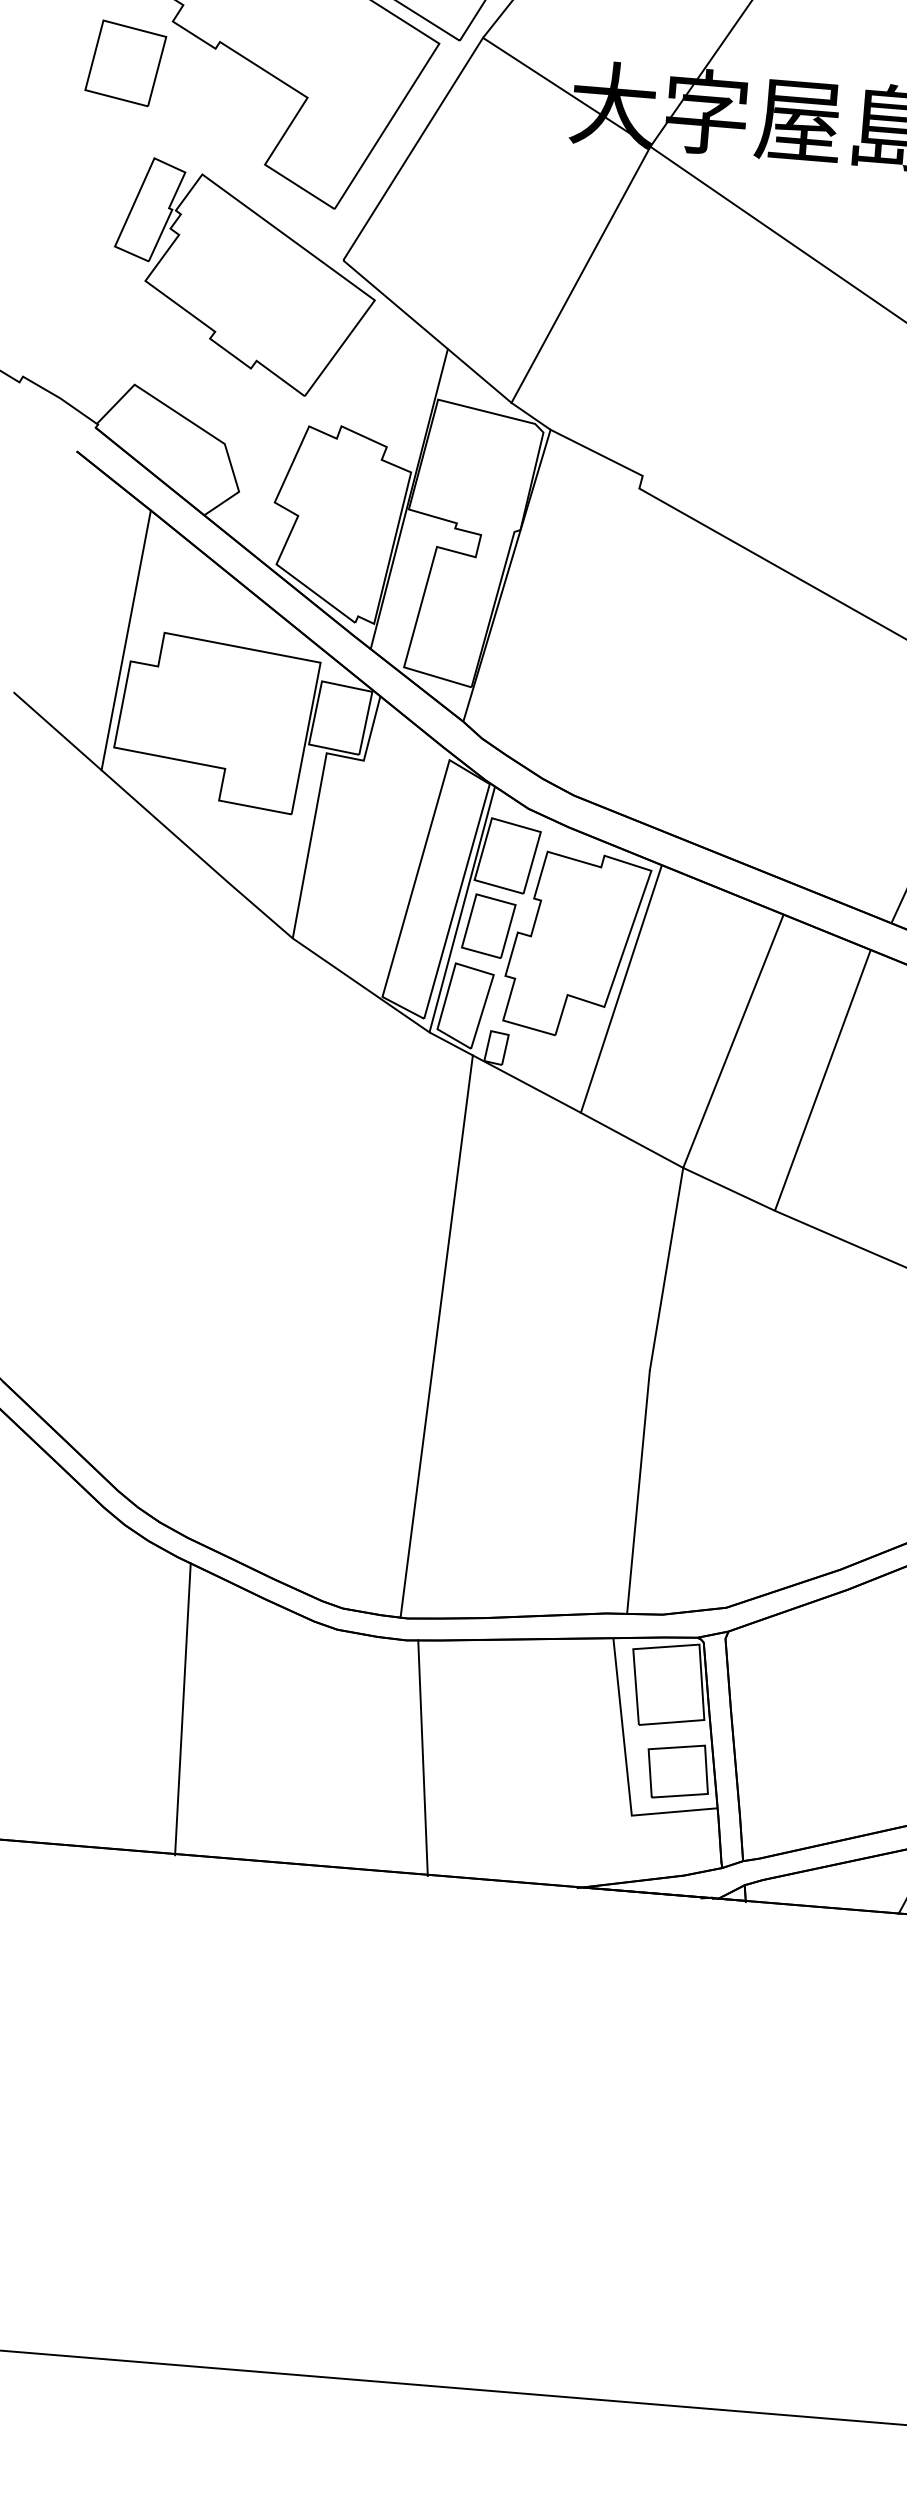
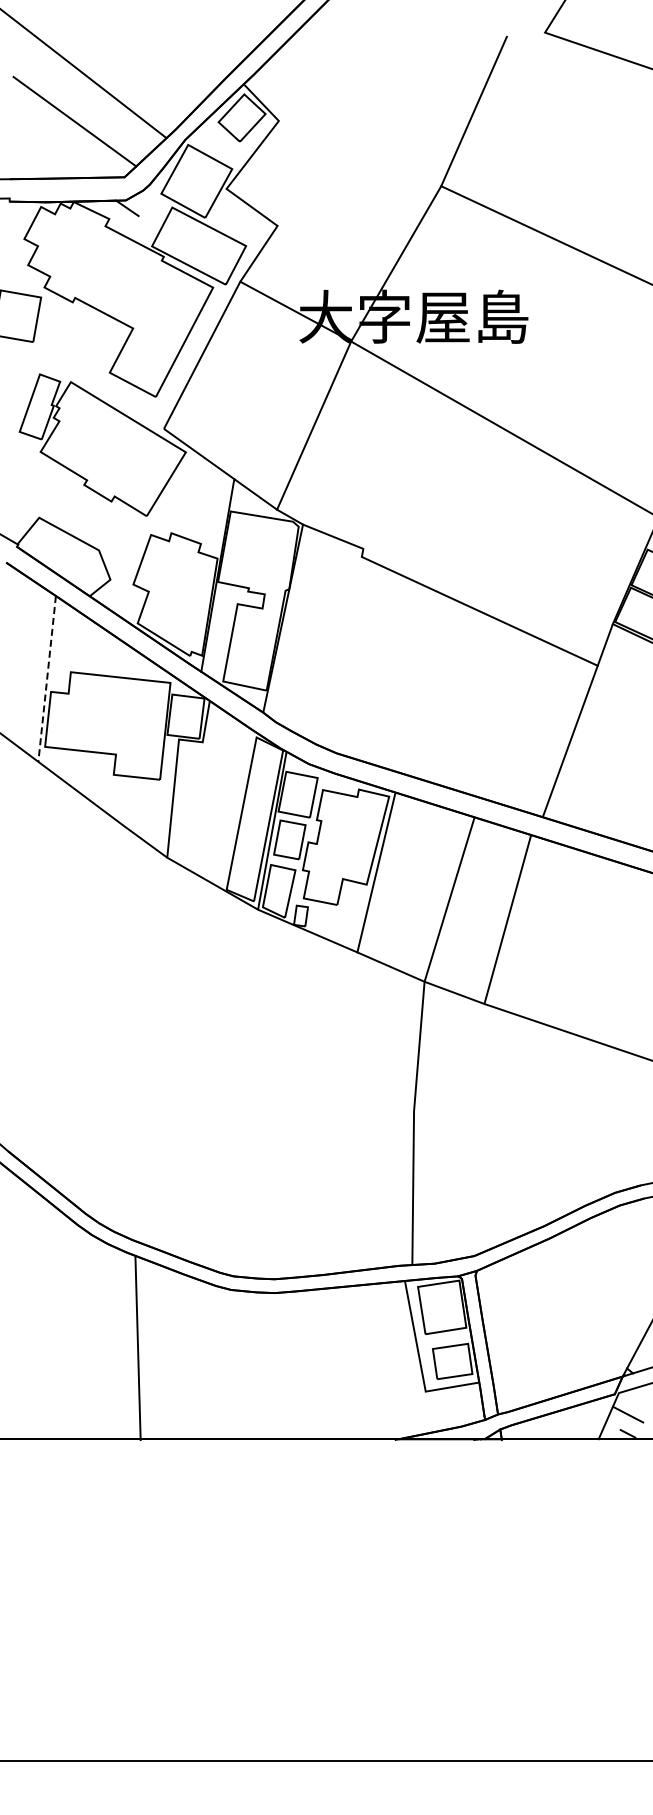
line: (126, 641) -> (47, 679), solid -> dashed
line: (436, 1336) -> (278, 1100), removed
line: (422, 1758) -> (291, 1366), removed

